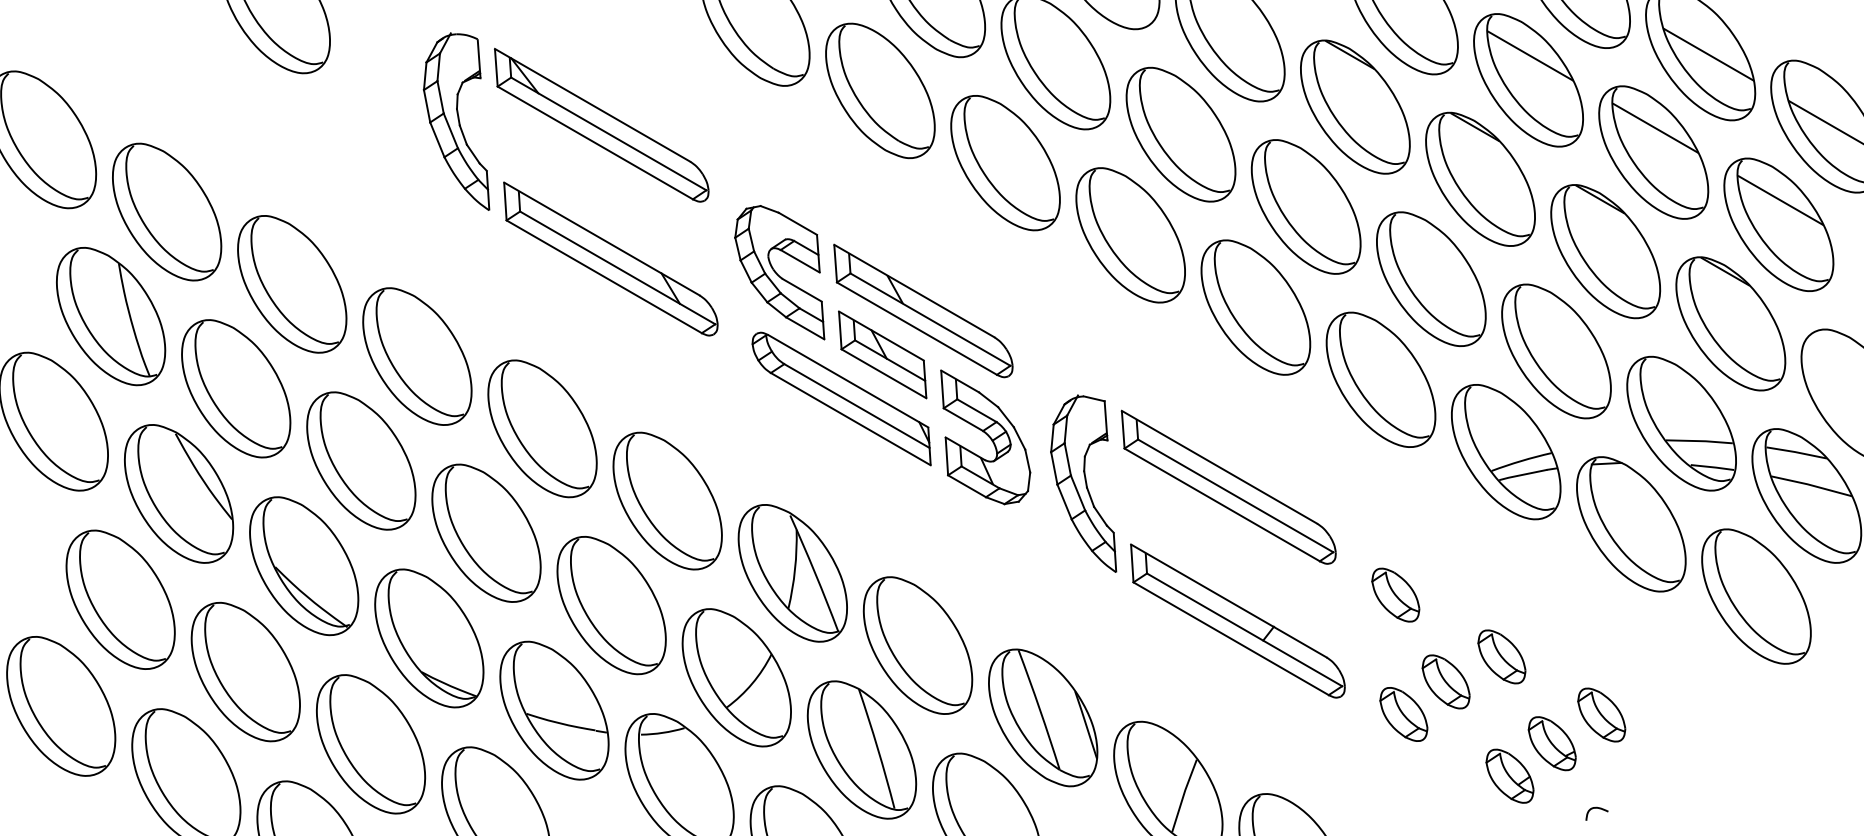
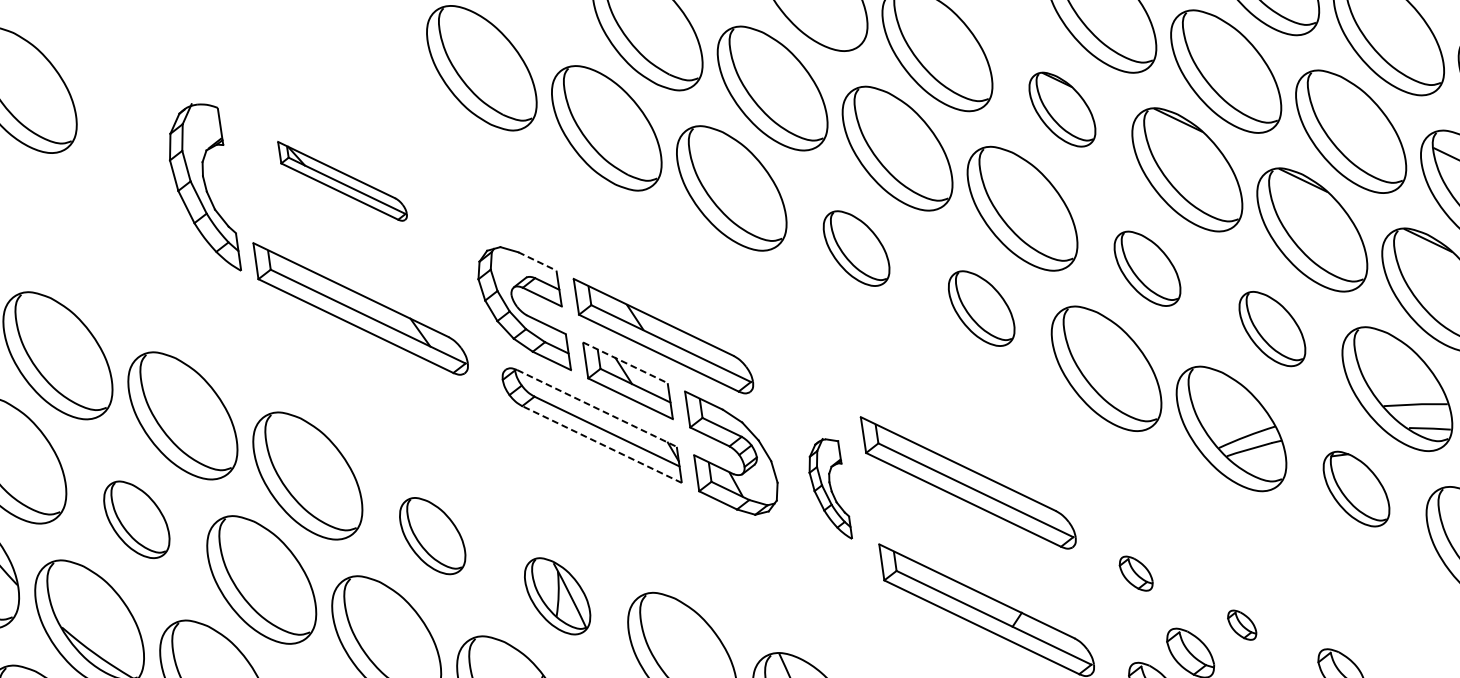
line: (1708, 54) -> (1396, 33), removed
line: (1530, 55) -> (1226, 47), removed
part: (1355, 106) -> (1062, 109), size x0.6
part: (601, 124) -> (342, 180), size x0.6
line: (1655, 128) -> (1351, 108), removed
line: (798, 224) -> (538, 262), solid -> dashed
part: (1130, 235) -> (856, 248), size x0.6
part: (1431, 278) -> (1147, 268), size x0.6
part: (1255, 307) -> (981, 308), size x0.6
line: (881, 336) -> (625, 363), solid -> dashed
part: (1556, 351) -> (1272, 329), size x0.6
line: (848, 381) -> (597, 408), solid -> dashed
line: (850, 418) -> (601, 443), solid -> dashed
part: (361, 460) -> (136, 519), size x0.6
part: (1083, 483) -> (829, 489), size x0.6
part: (667, 500) -> (432, 535), size x0.6
part: (1631, 524) -> (1356, 489), size x0.6
part: (792, 573) -> (557, 596), size x0.6
part: (1395, 594) -> (1135, 573), size x0.7
part: (1501, 656) -> (1241, 624), size x0.6

